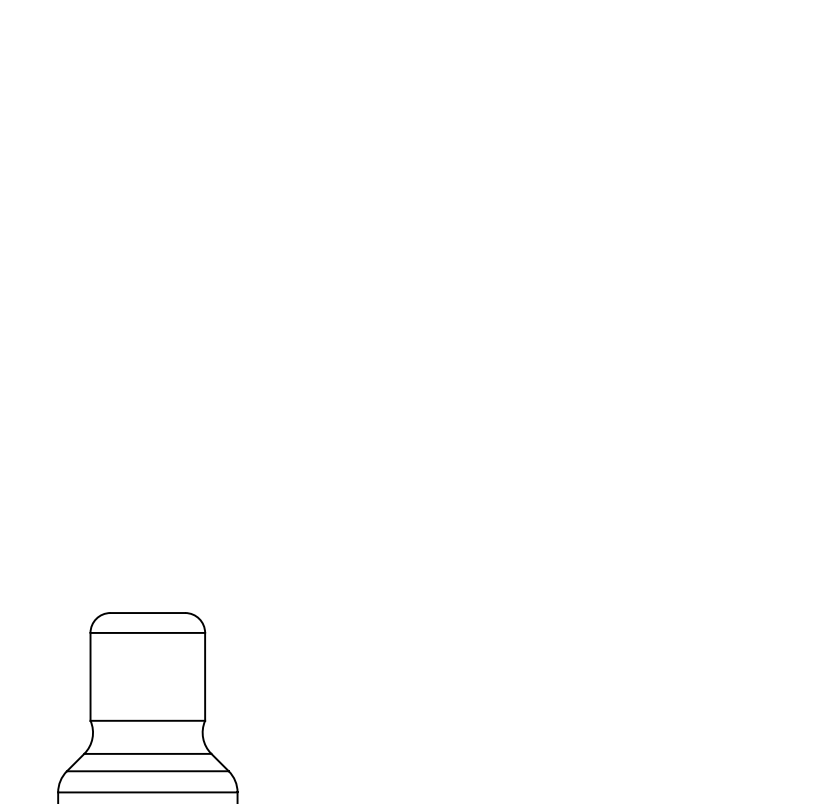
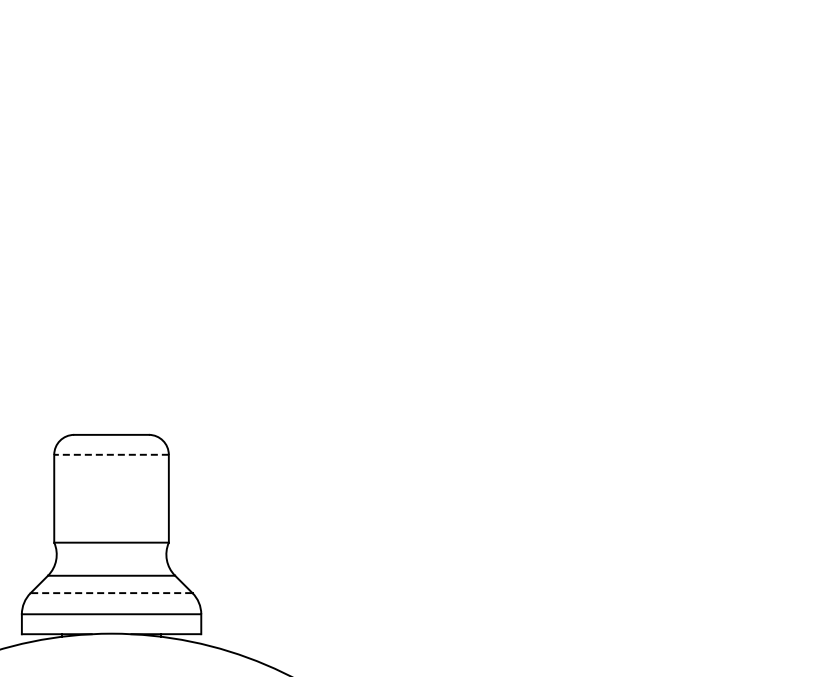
line: (147, 632) -> (111, 454), solid -> dashed
line: (147, 771) -> (111, 593), solid -> dashed

